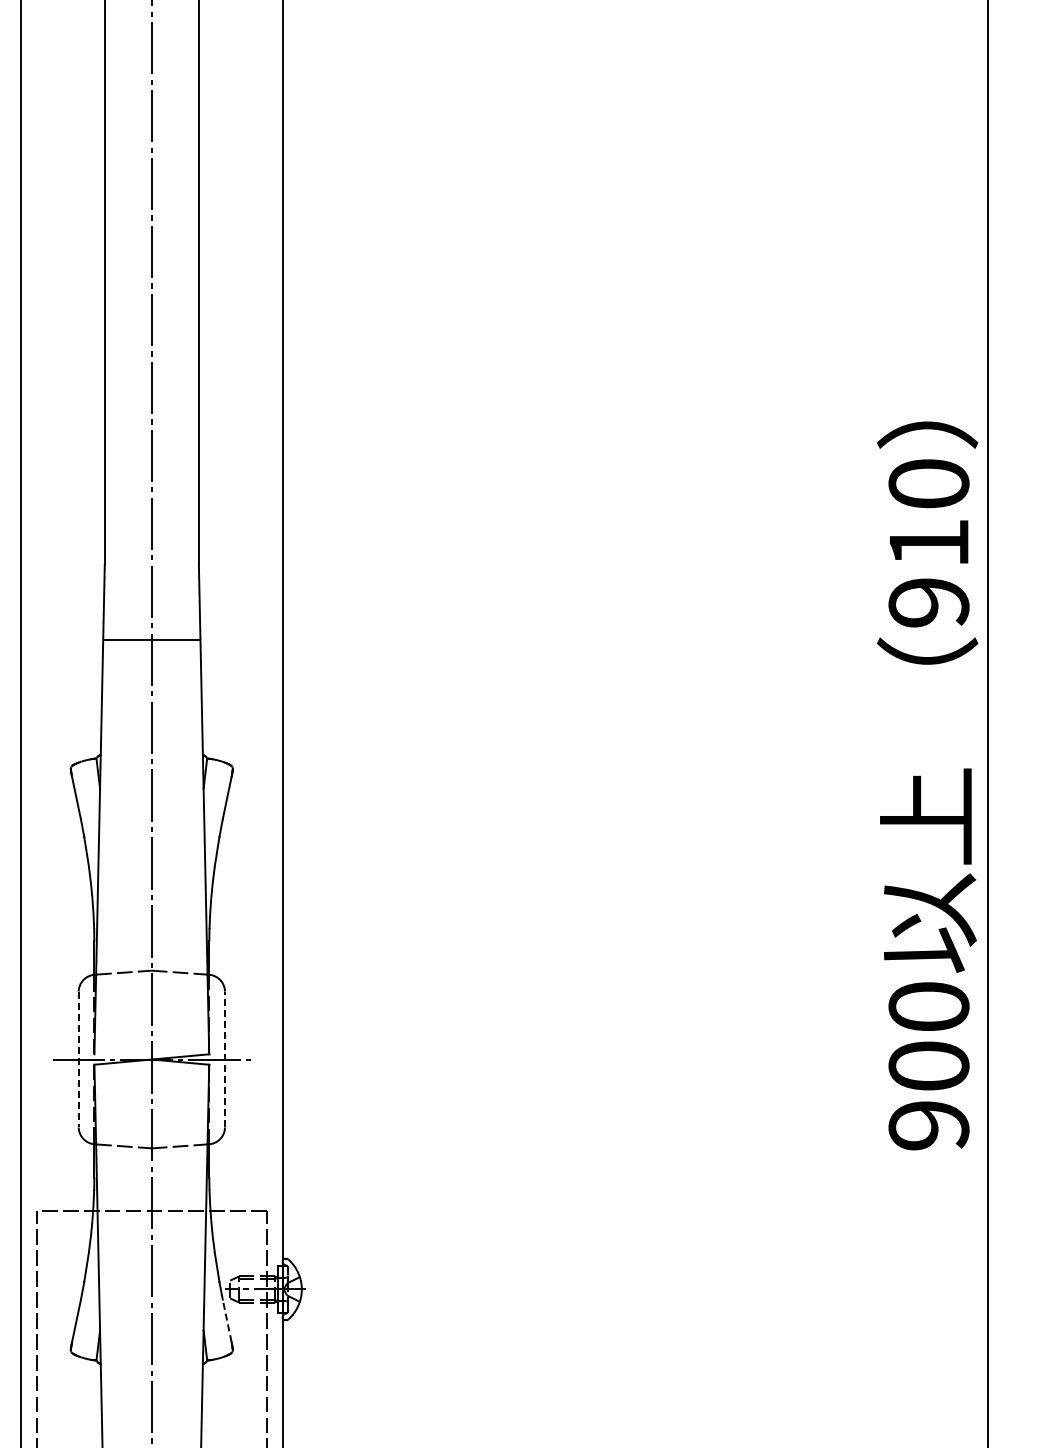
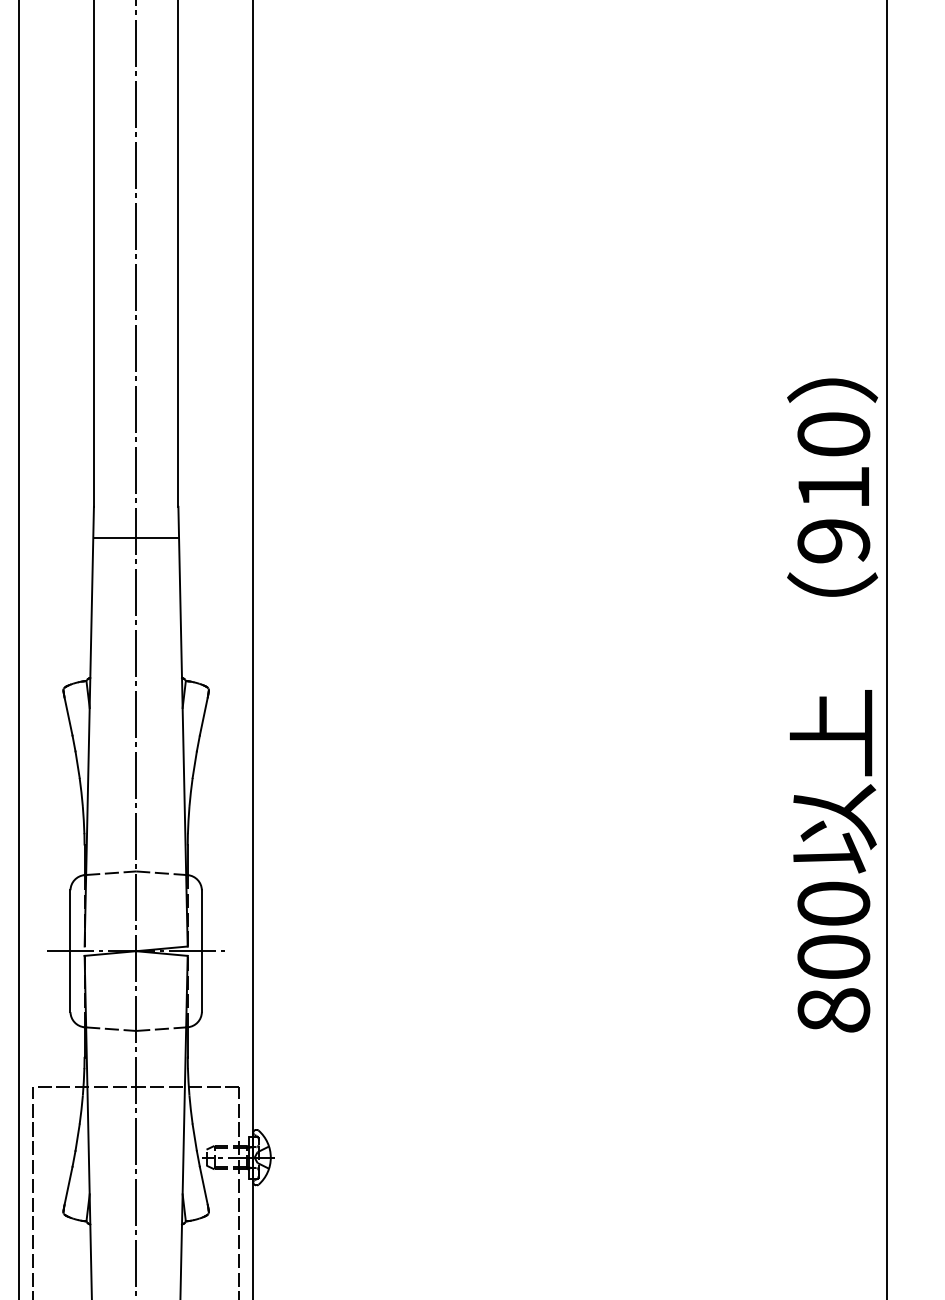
line: (151, 639) -> (135, 537), moved
line: (78, 1059) -> (70, 951), dashed -> solid
line: (225, 1059) -> (202, 951), dashed -> solid
text: (928, 1125) -> (833, 1010), 900 -> 800
line: (227, 1320) -> (204, 1185), dashed -> solid

